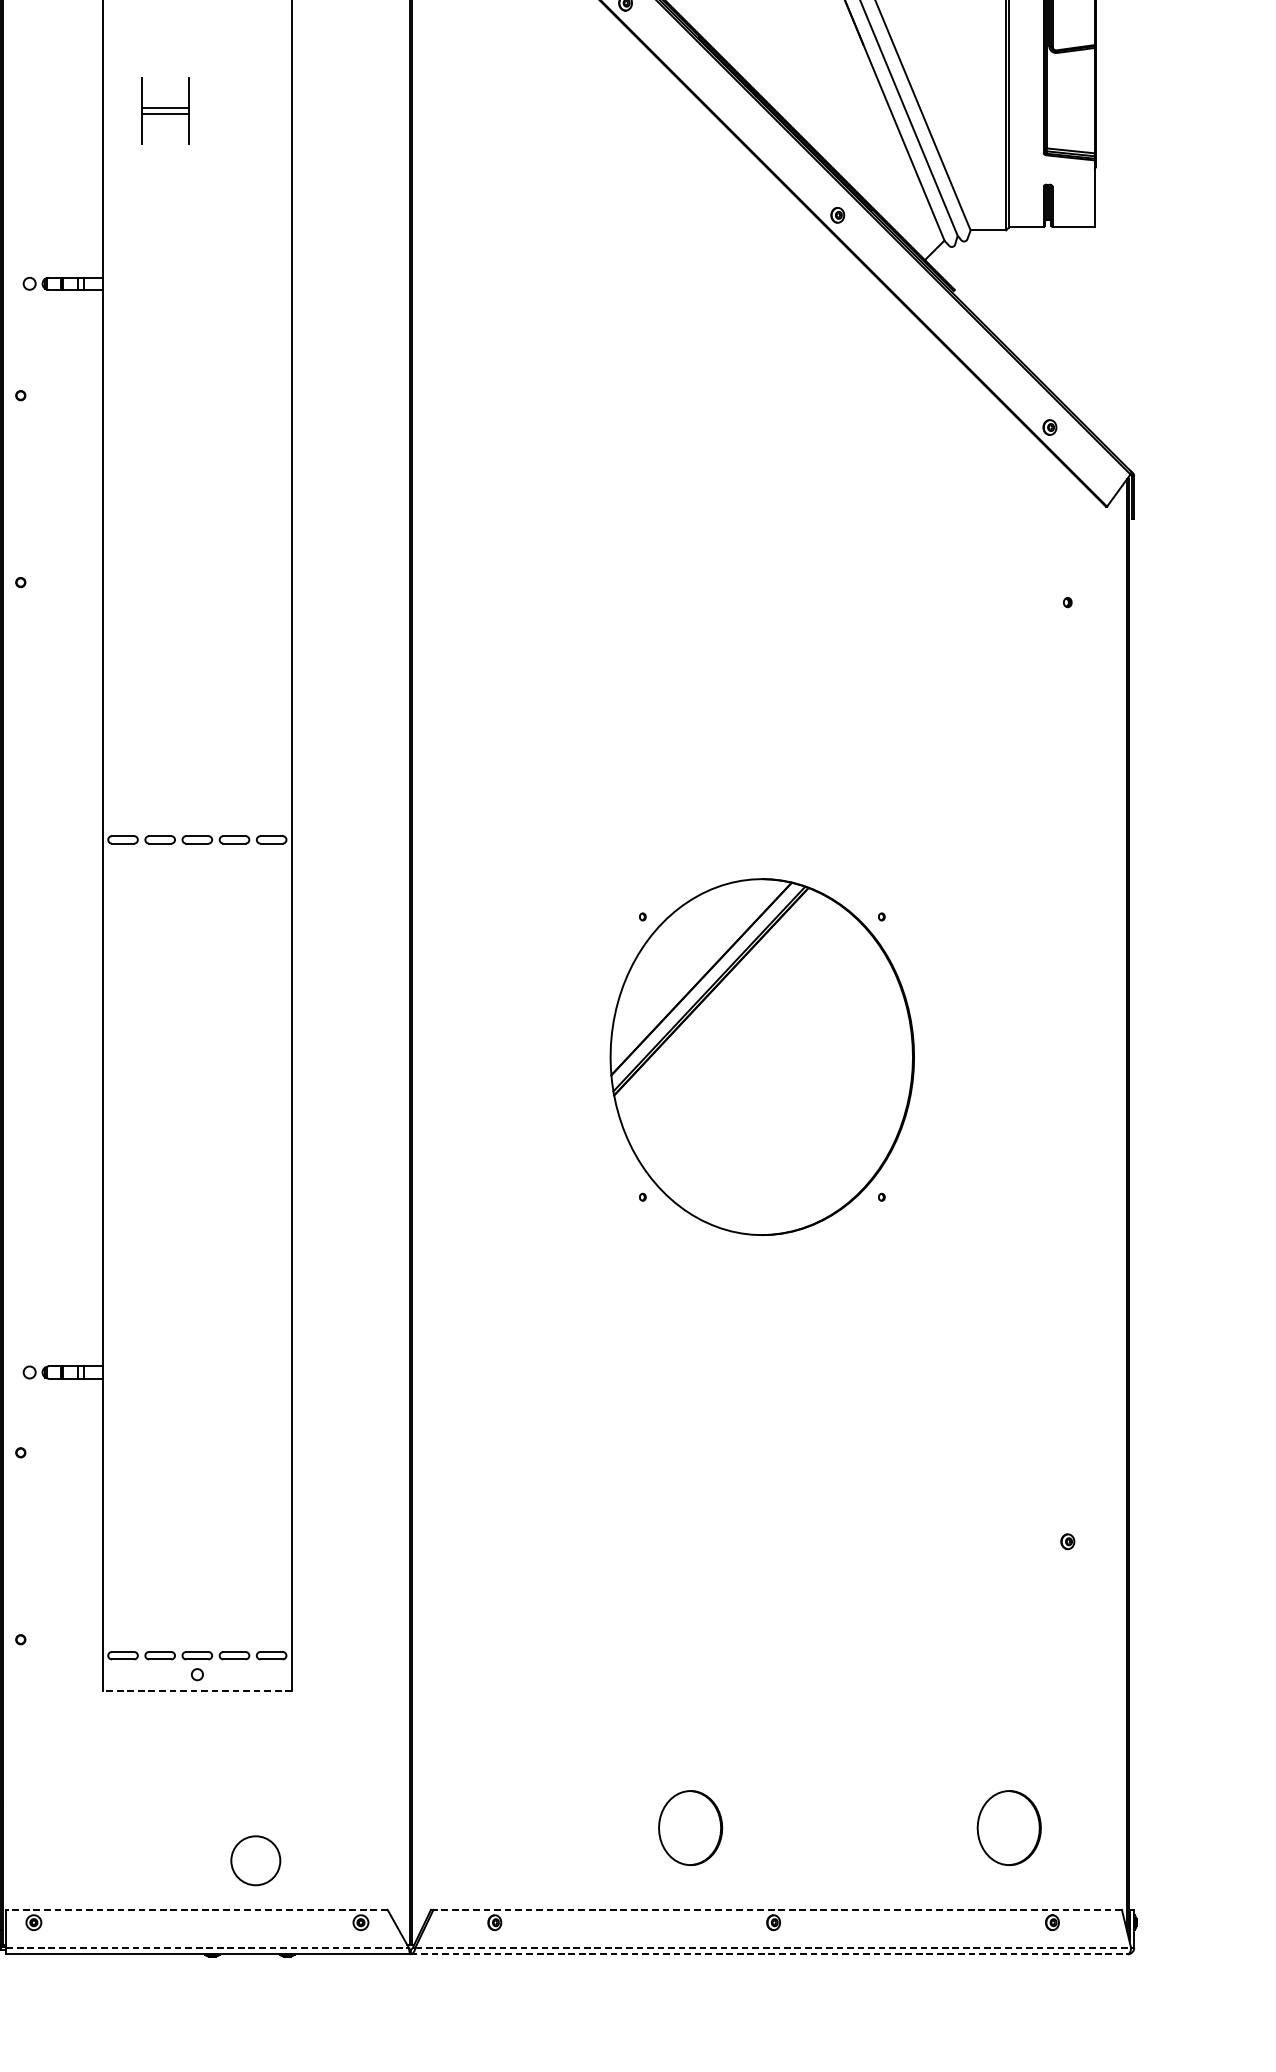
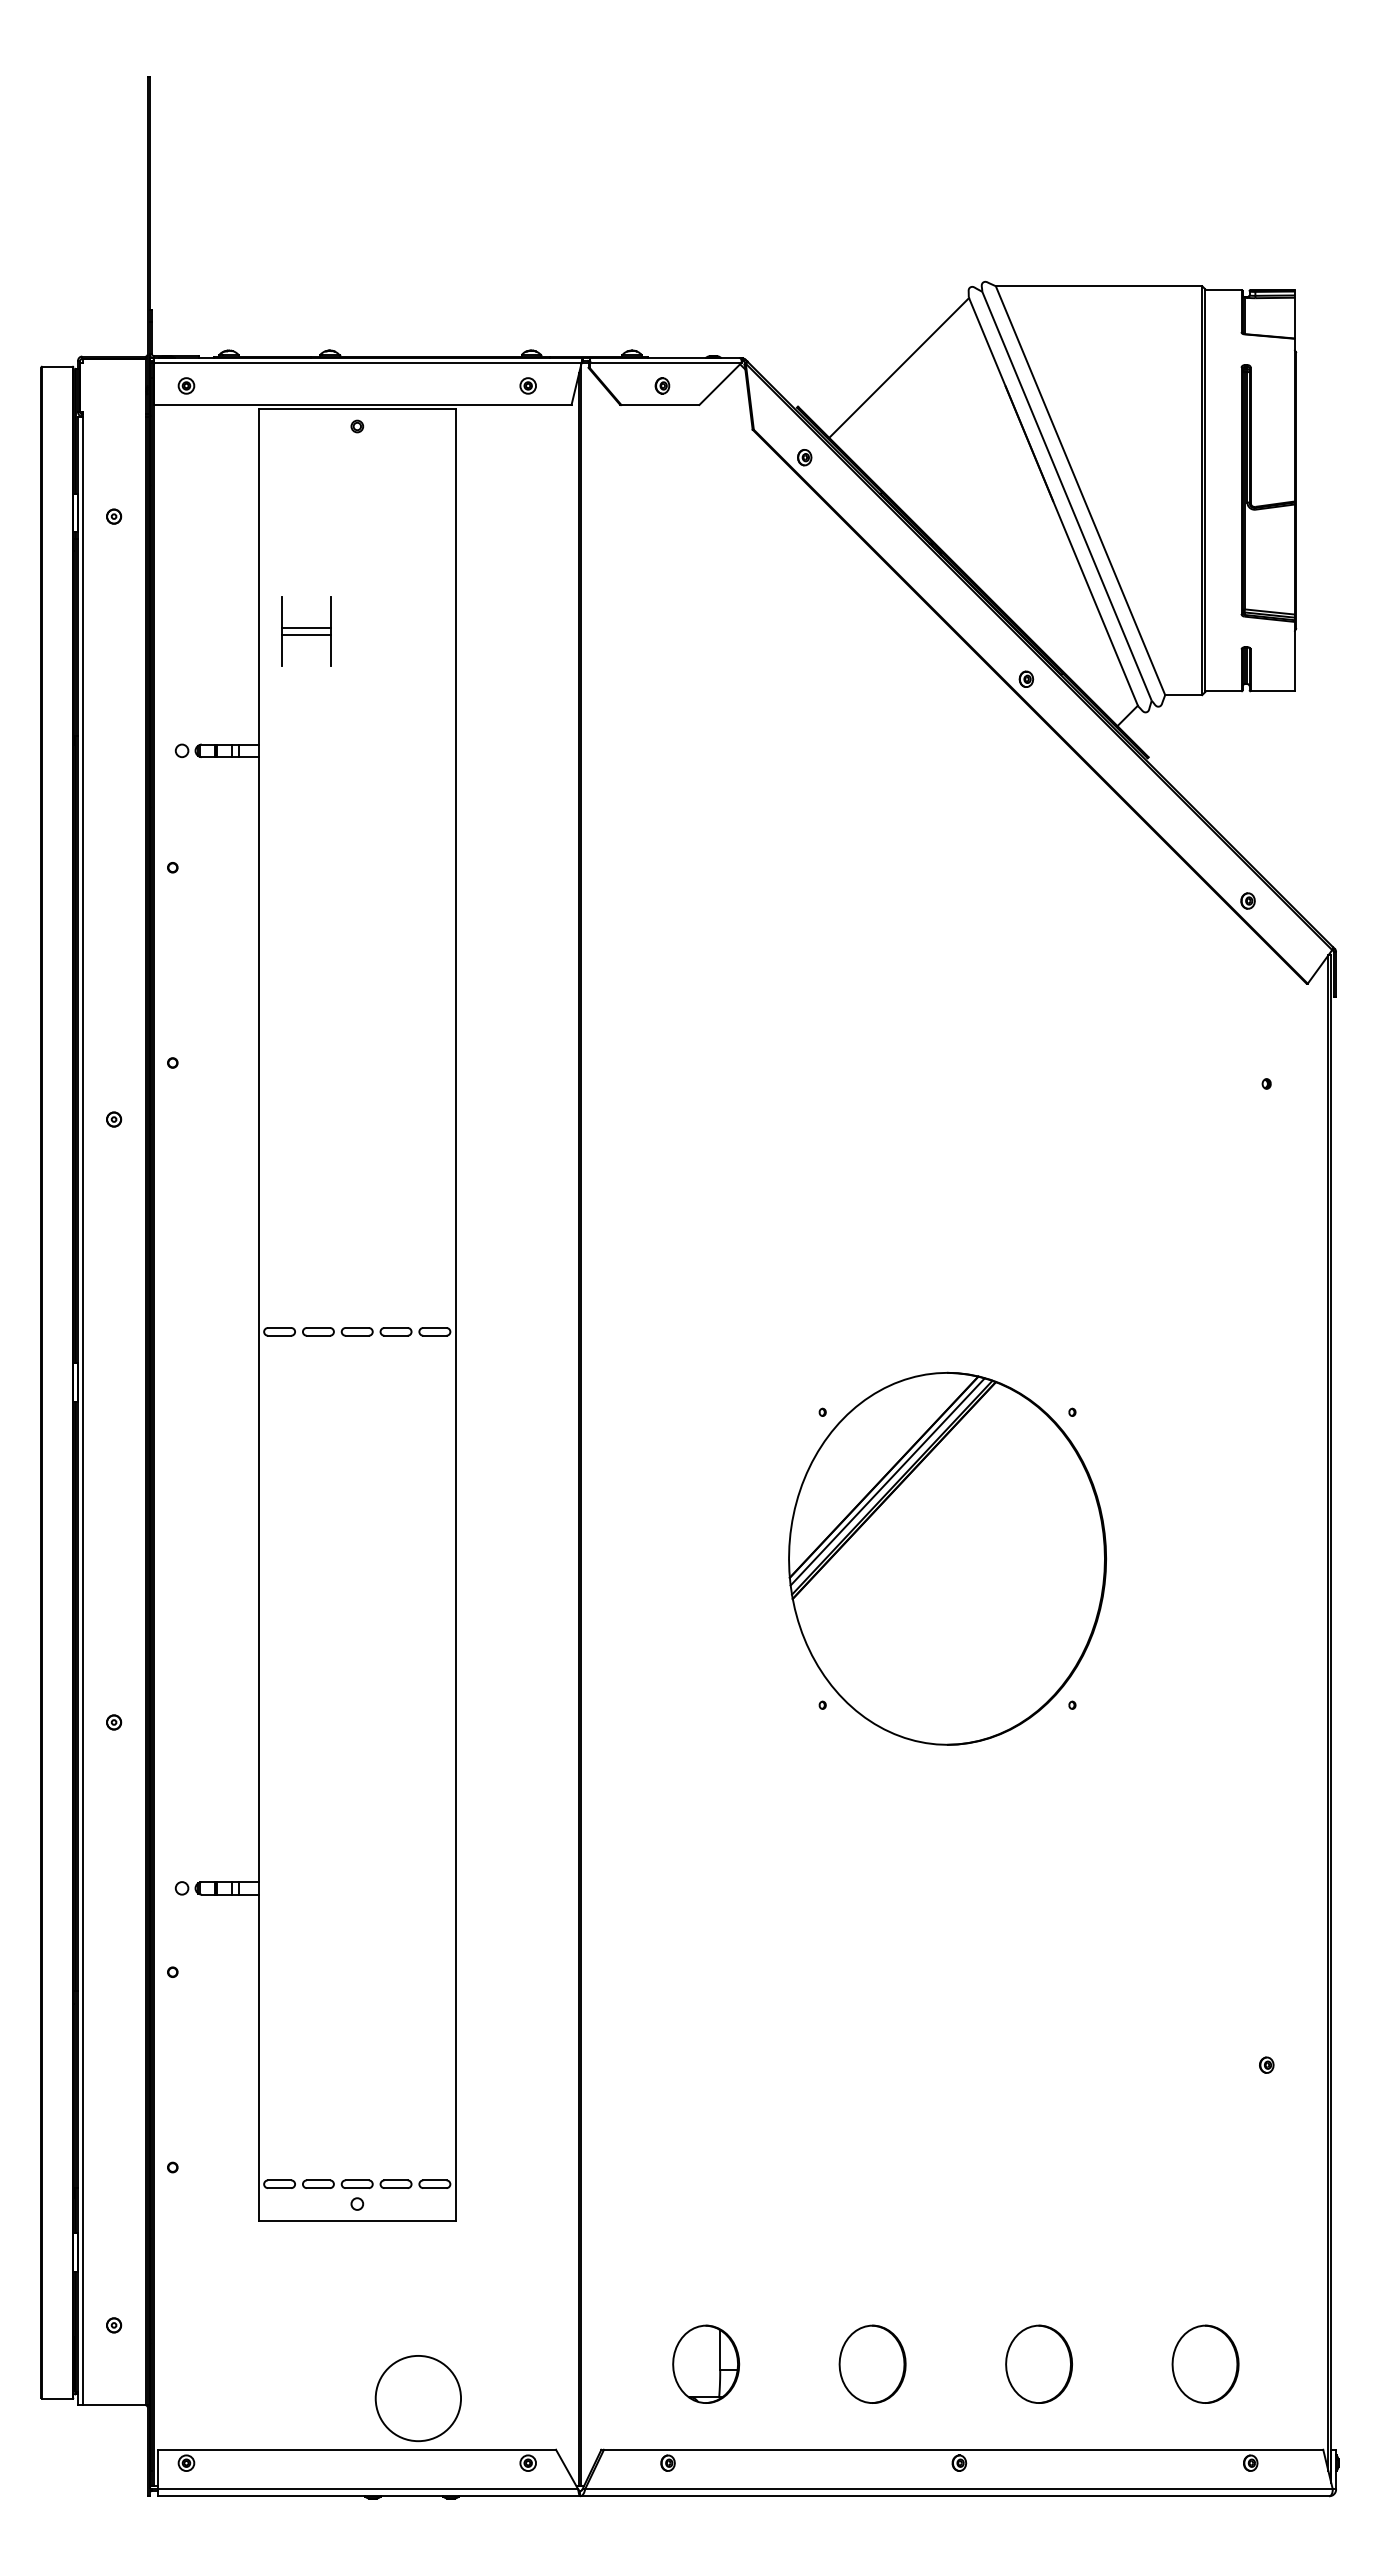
part: (165, 111) -> (306, 631), moved
line: (704, 983) -> (887, 1481), added
line: (197, 1691) -> (357, 2221), dashed -> solid
part: (531, 1827) -> (706, 2363), added
part: (849, 1827) -> (1038, 2363), added
circle: (255, 1860) -> (418, 2398), size x1.67
line: (196, 1909) -> (356, 2449), dashed -> solid
line: (777, 1909) -> (963, 2449), dashed -> solid
line: (208, 1947) -> (368, 2489), dashed -> solid
line: (772, 1947) -> (958, 2489), dashed -> solid
line: (768, 1954) -> (954, 2496), dashed -> solid

